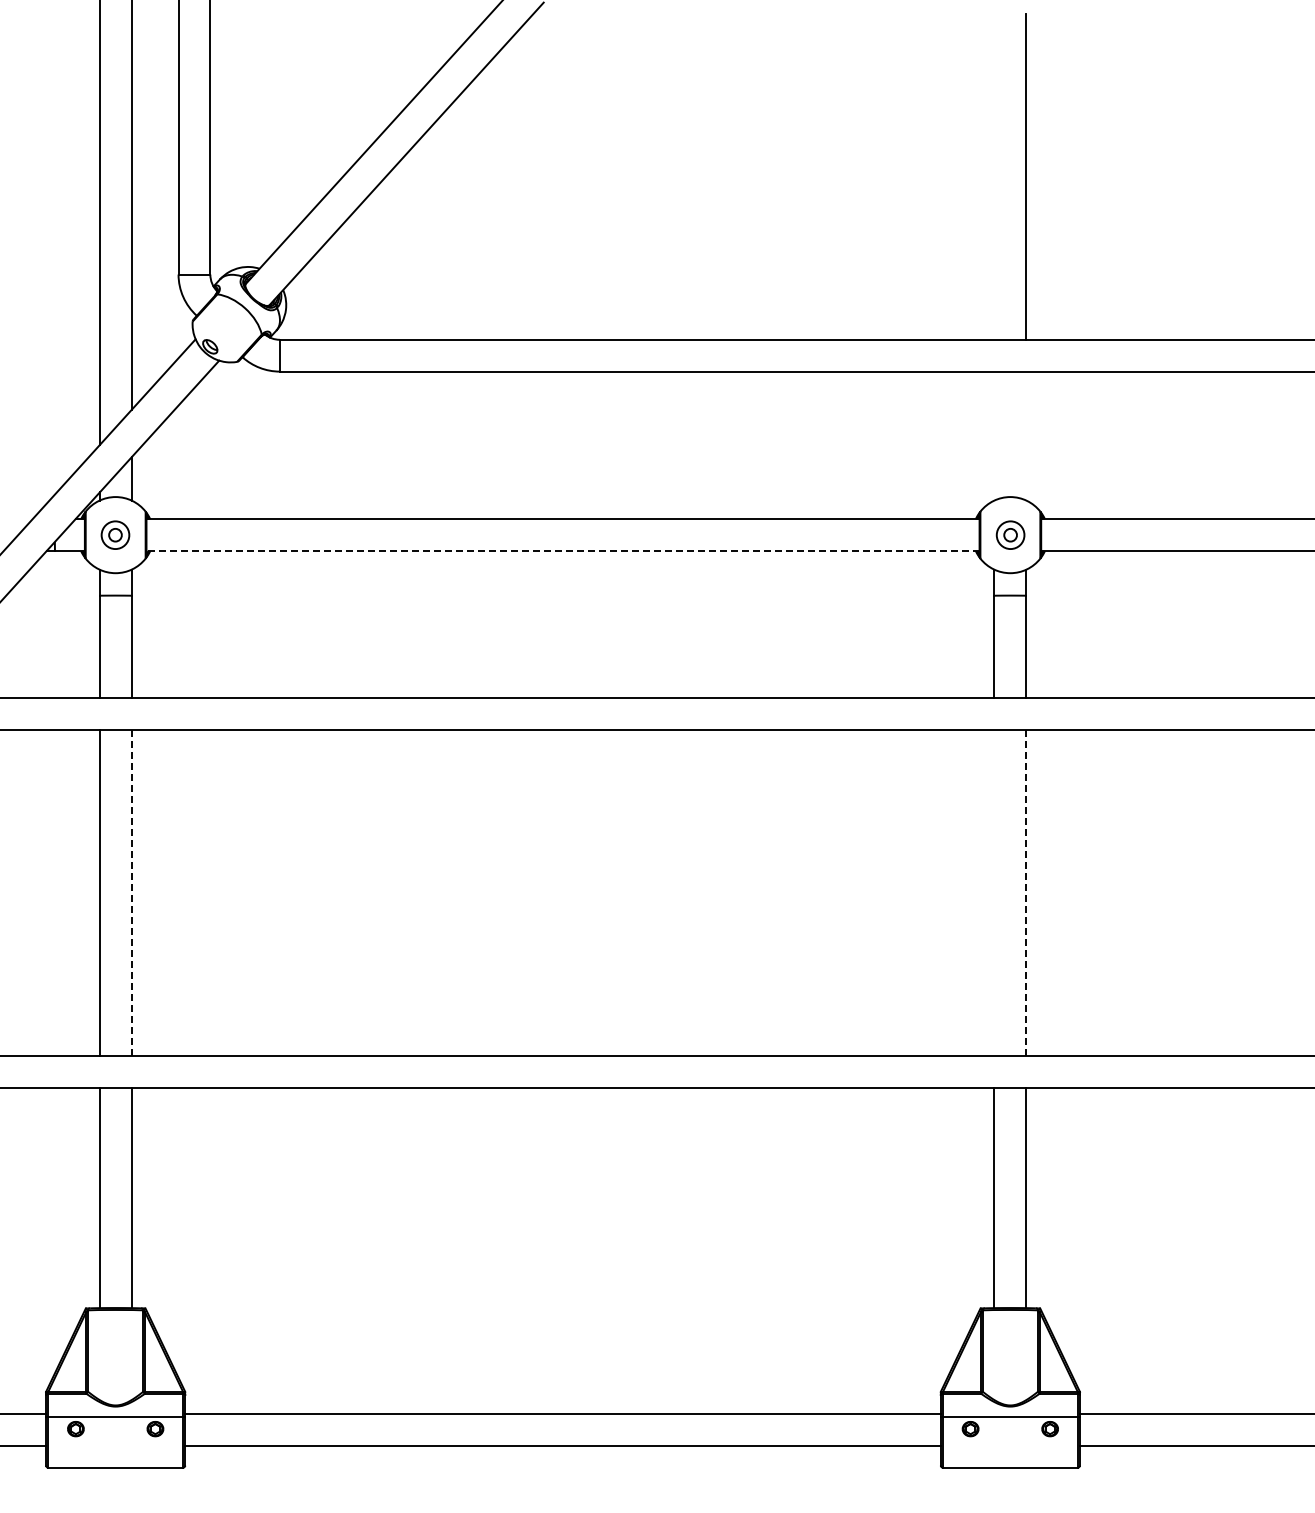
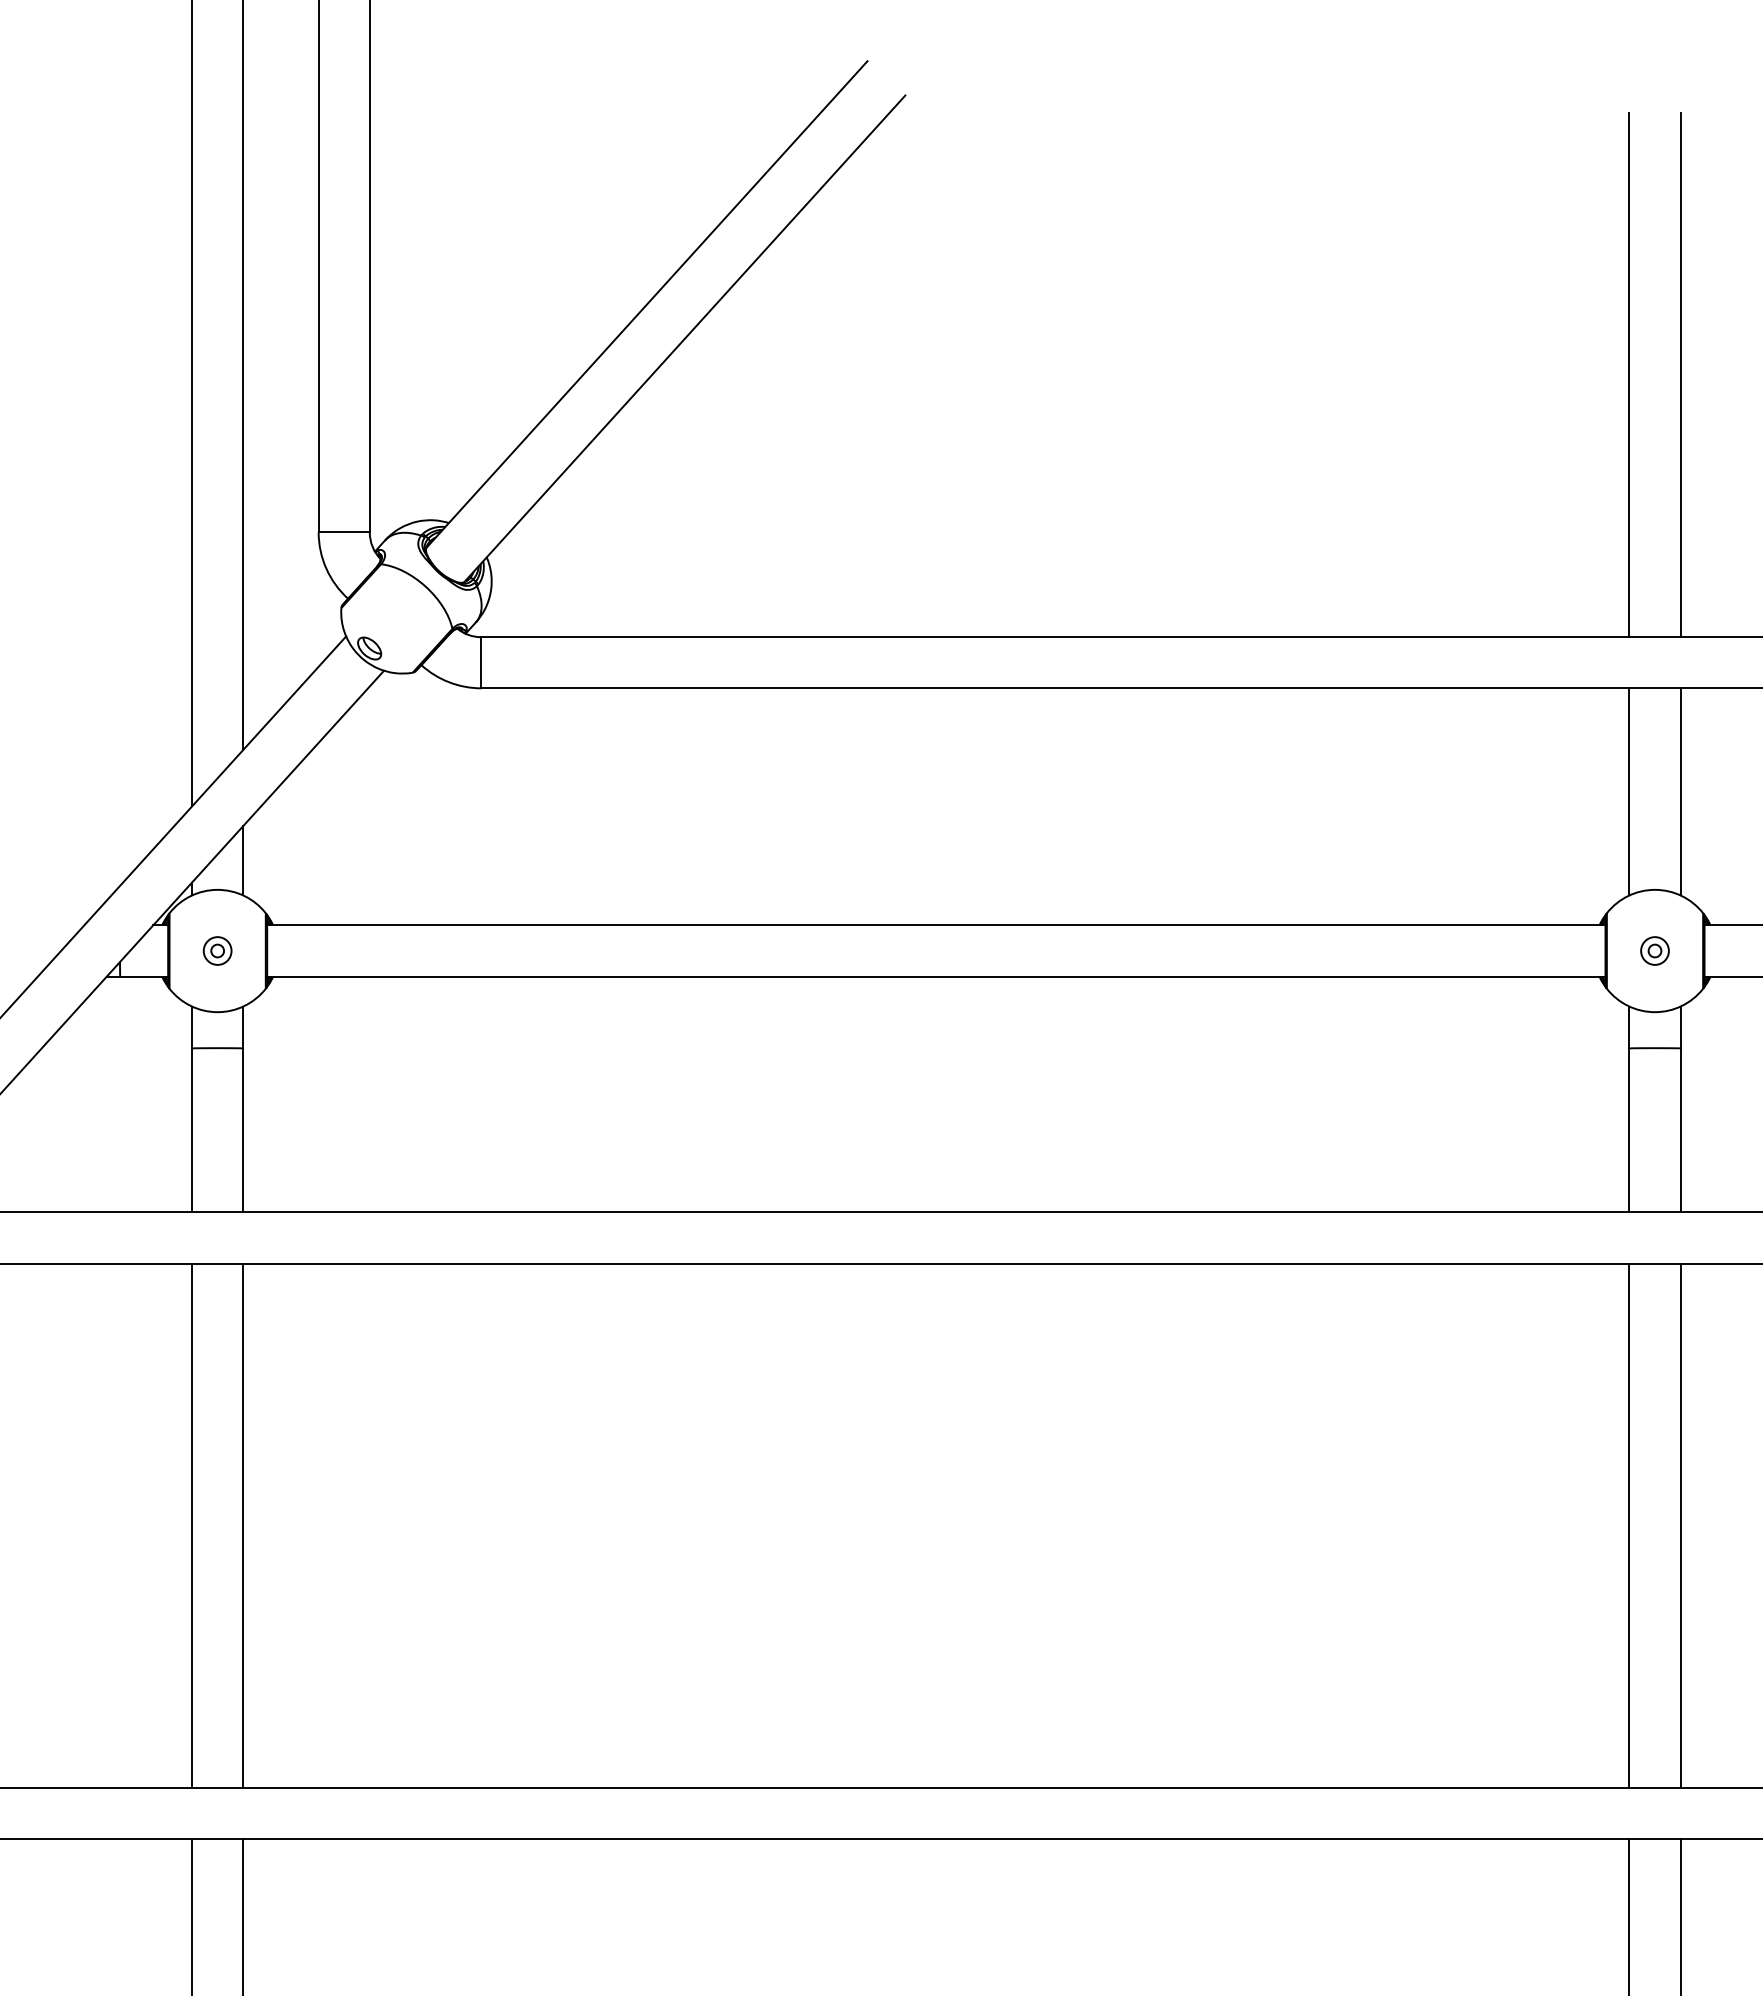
line: (994, 176) -> (1629, 374), added
line: (994, 435) -> (1629, 790), added
line: (1026, 435) -> (1680, 790), added
part: (115, 534) -> (217, 949), size x0.62
part: (1009, 534) -> (1653, 949), size x0.62
line: (563, 551) -> (937, 977), dashed -> solid
line: (994, 892) -> (1629, 1525), added
line: (131, 893) -> (243, 1526), dashed -> solid
line: (1026, 893) -> (1680, 1526), dashed -> solid

